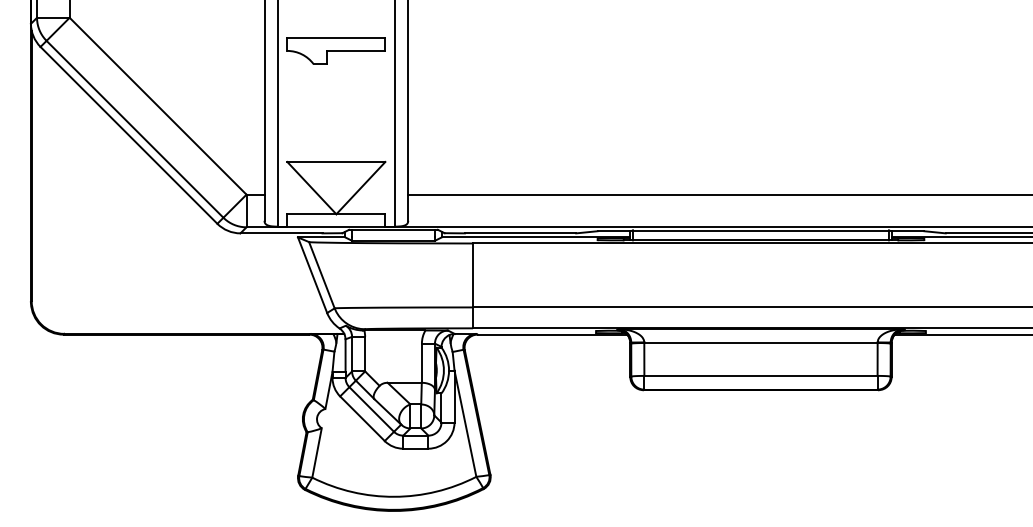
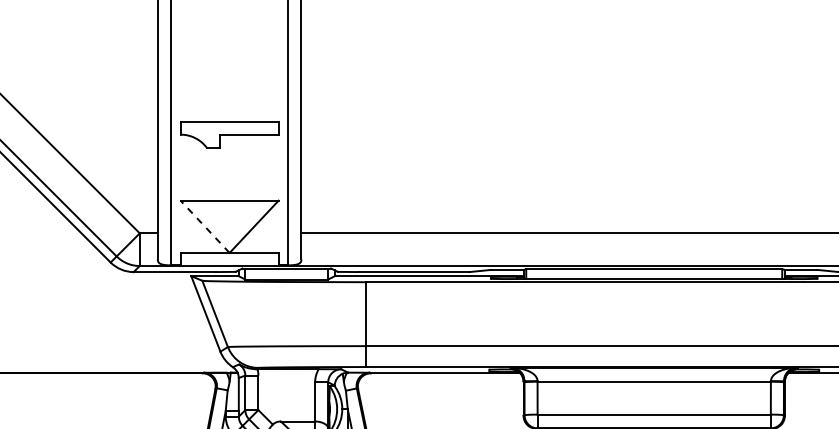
part: (335, 50) -> (228, 134), moved
line: (311, 188) -> (204, 227), solid -> dashed

